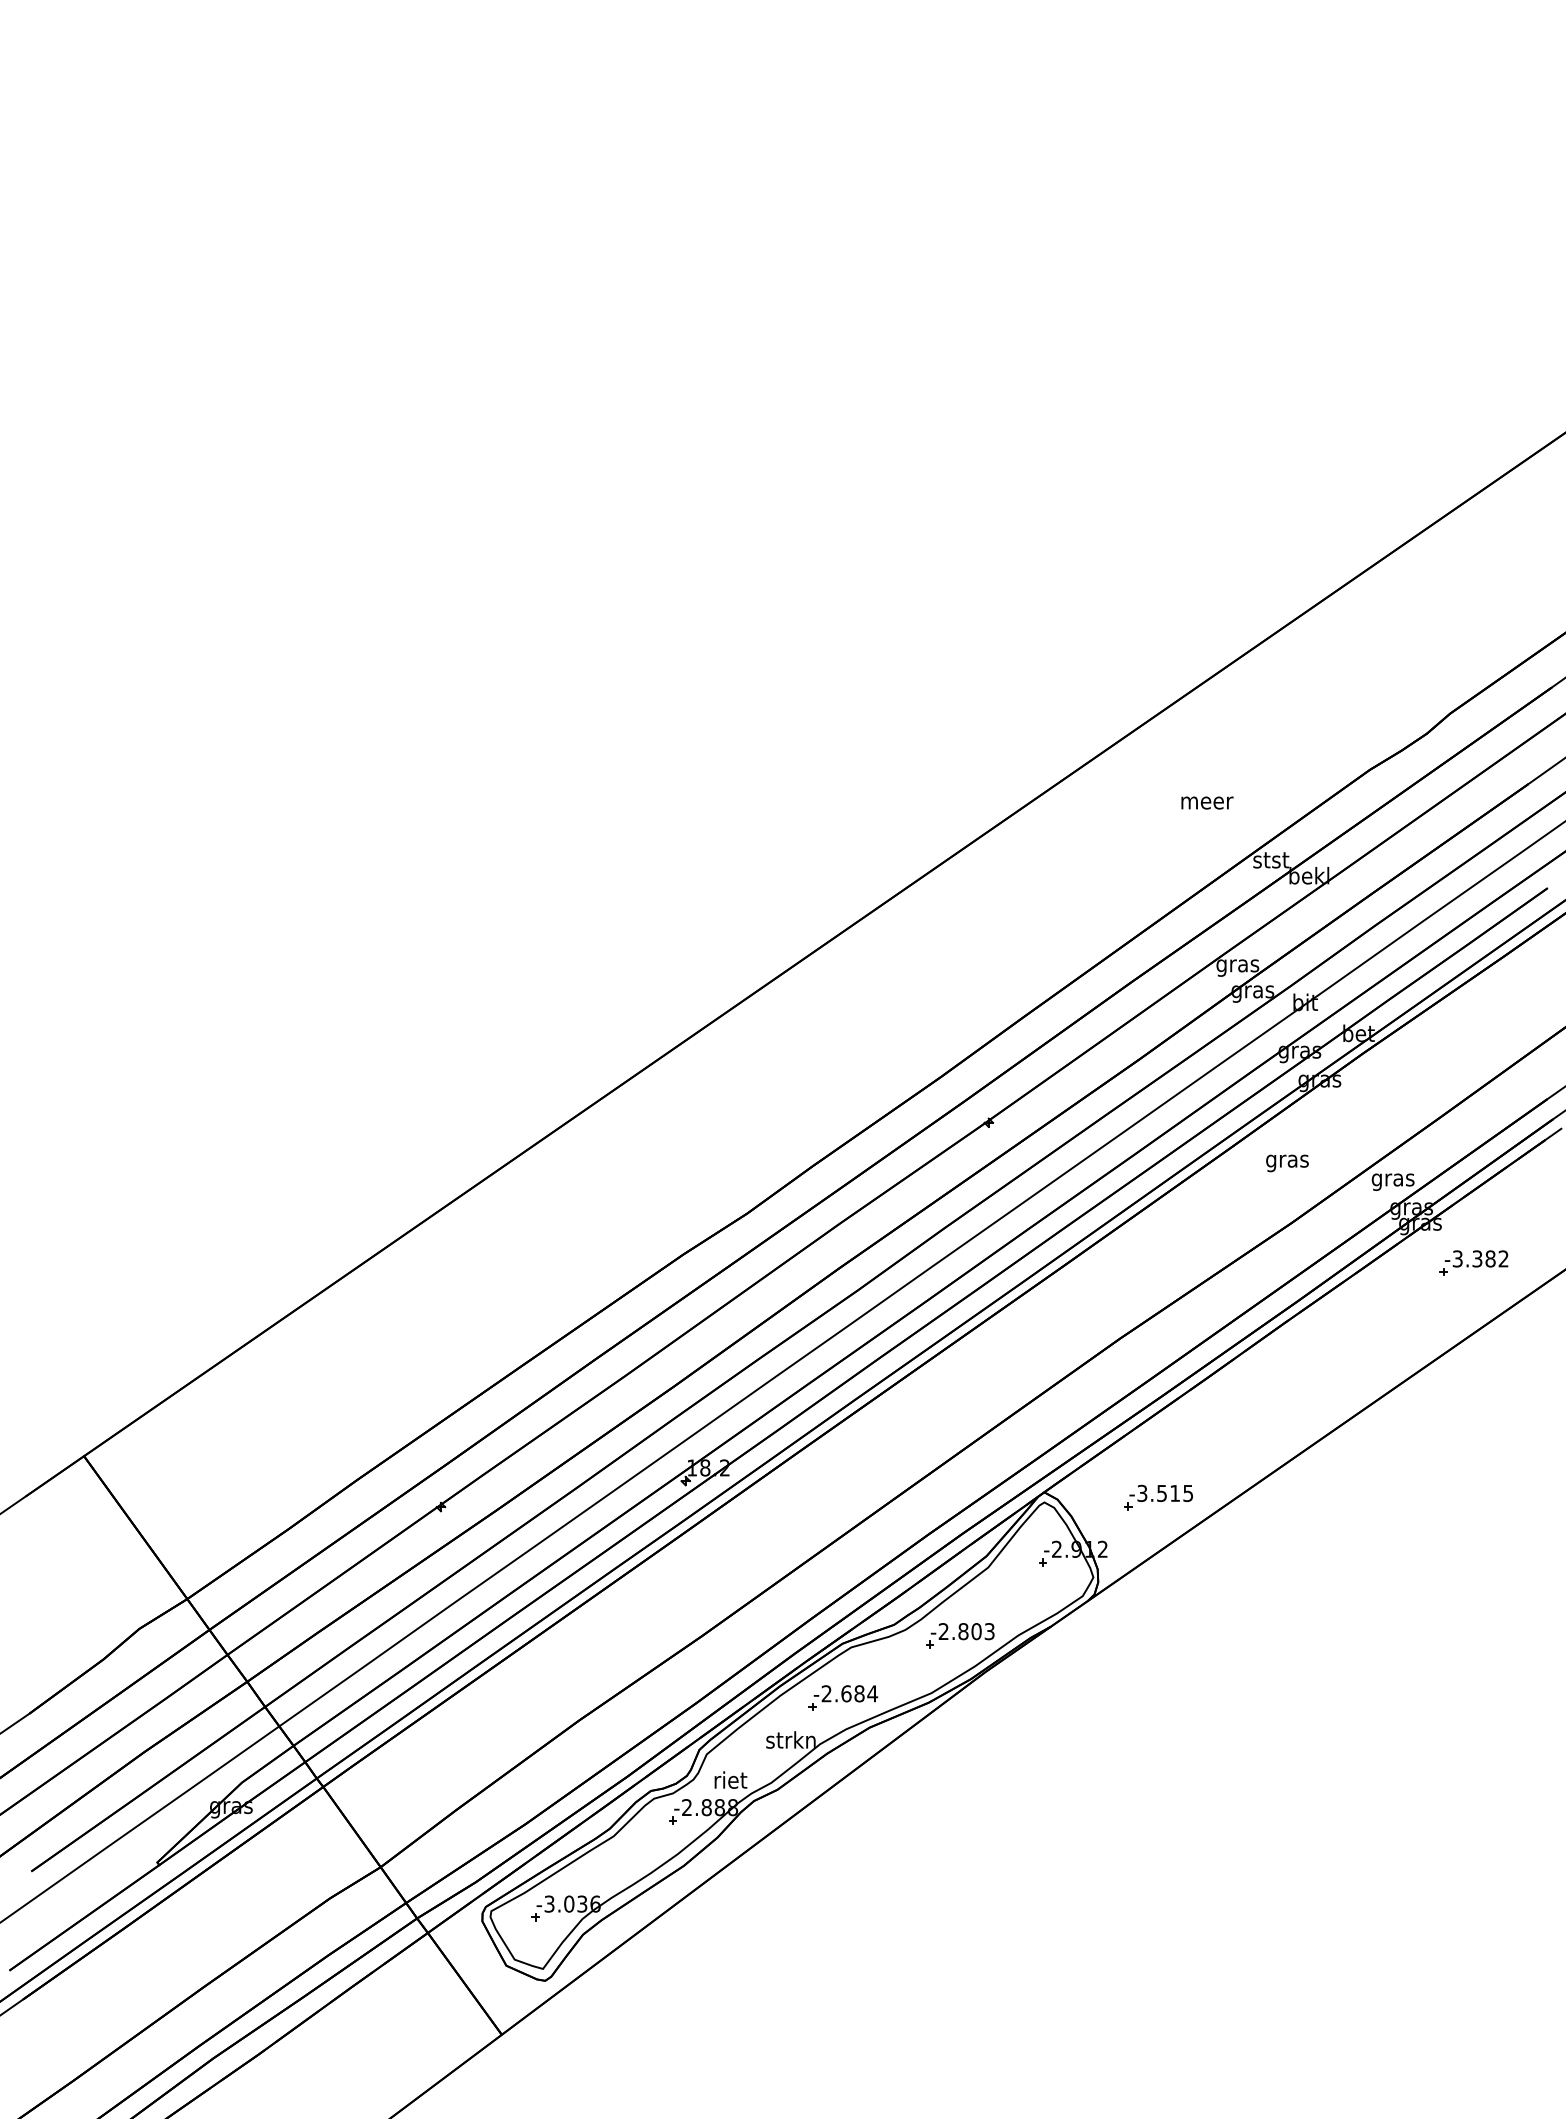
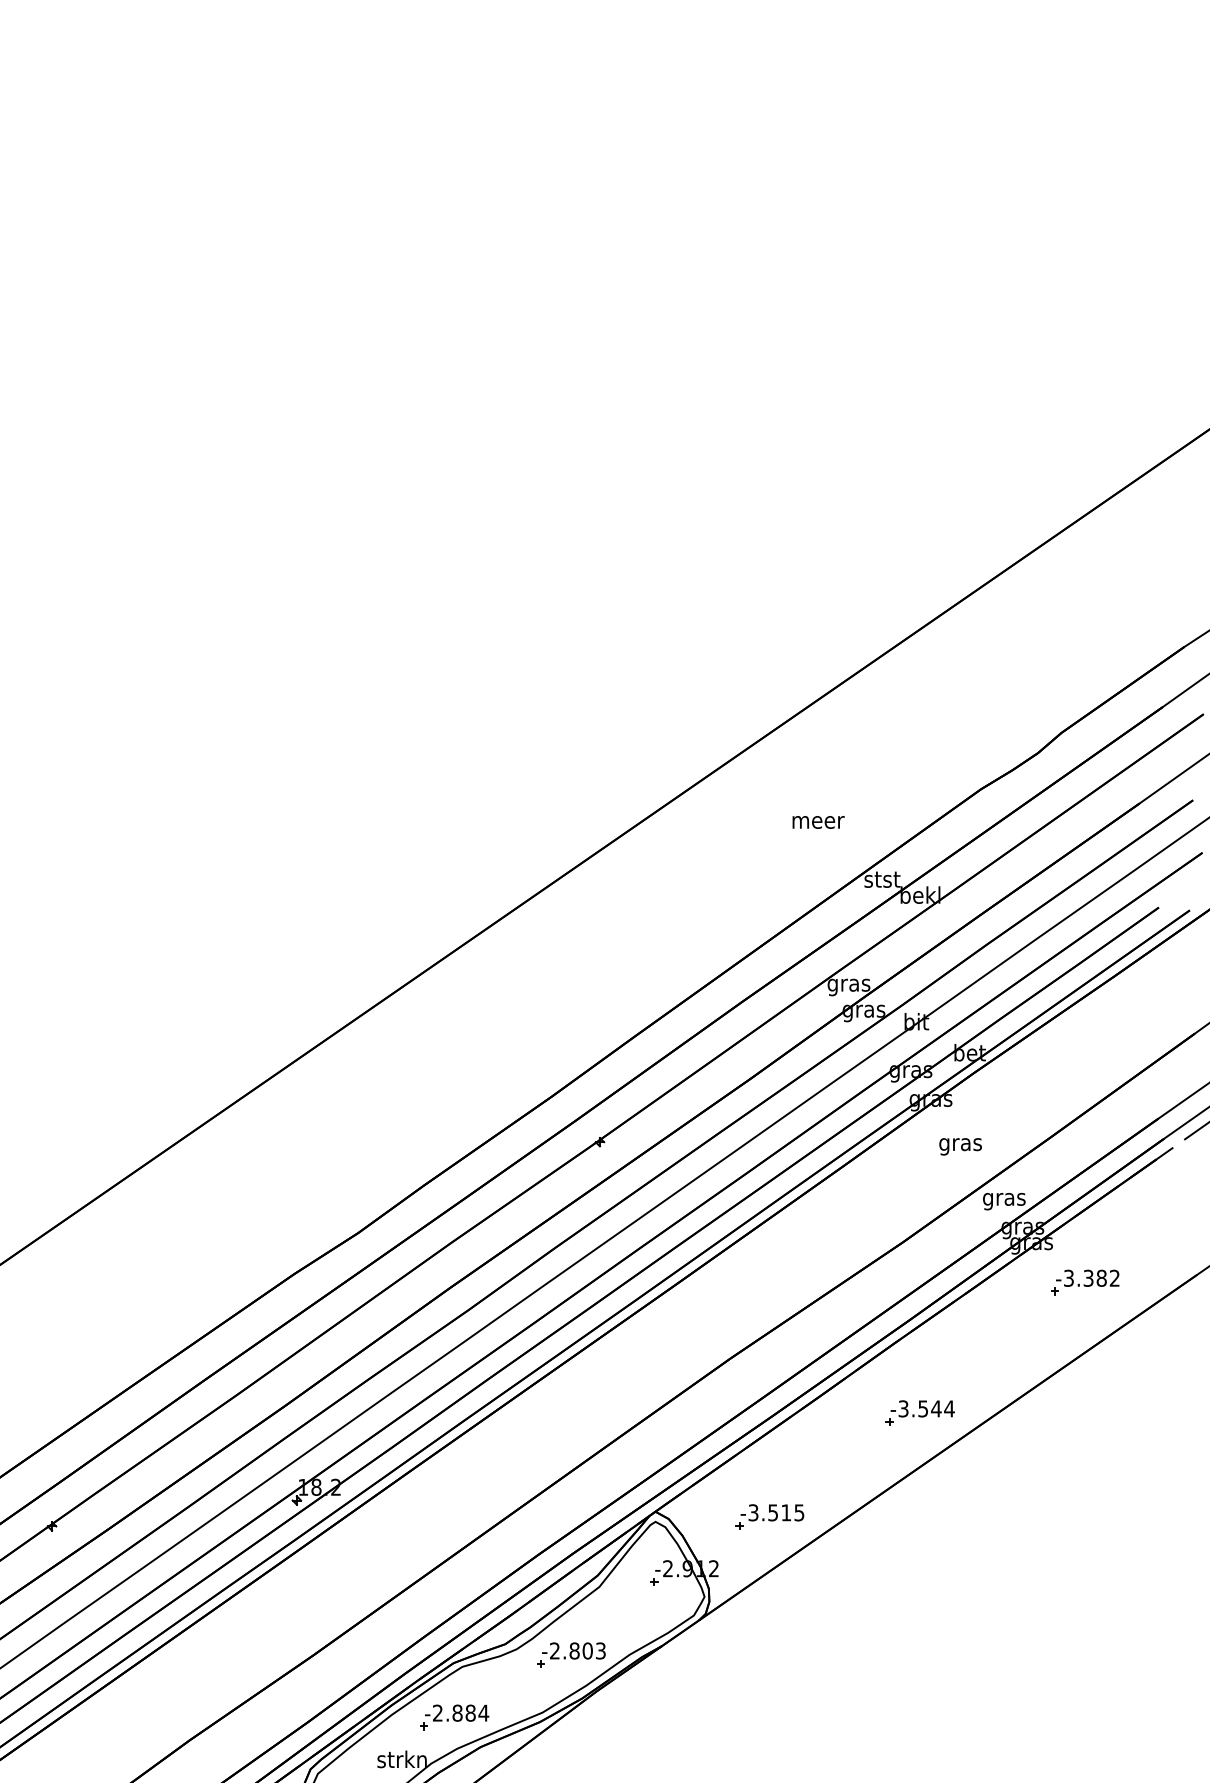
text: (1287, 1163) -> (960, 1146), moved
part: (1308, 1393) -> (919, 1412), added
text: (846, 1693) -> (457, 1712), -2.684 -> -2.884

